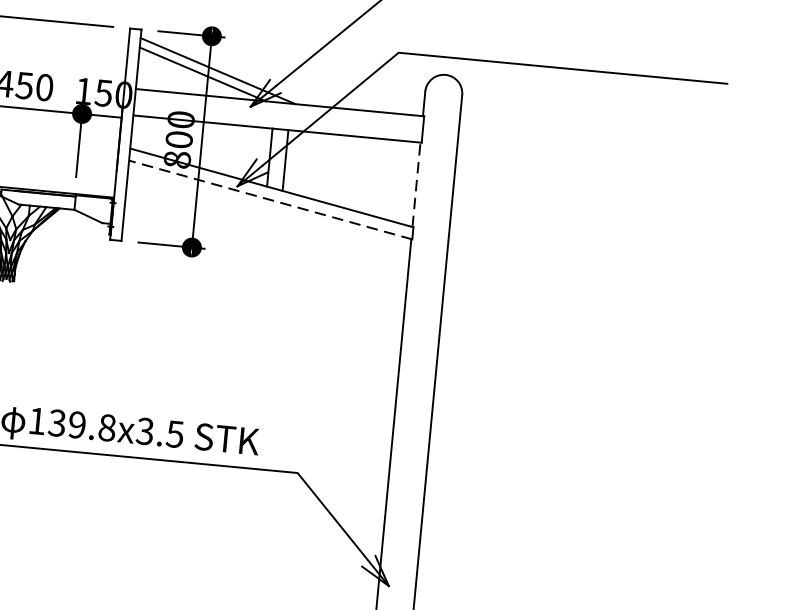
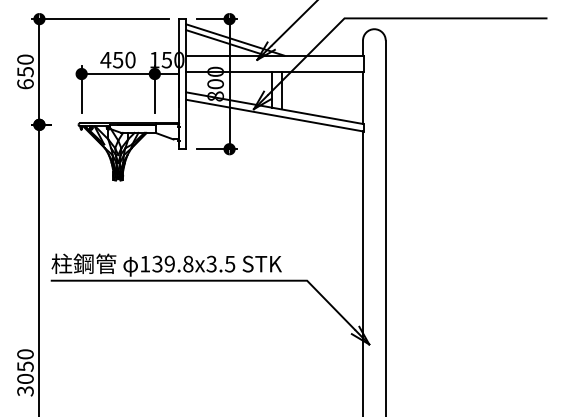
line: (417, 184) -> (363, 97), dashed -> solid
line: (270, 199) -> (274, 115), dashed -> solid

